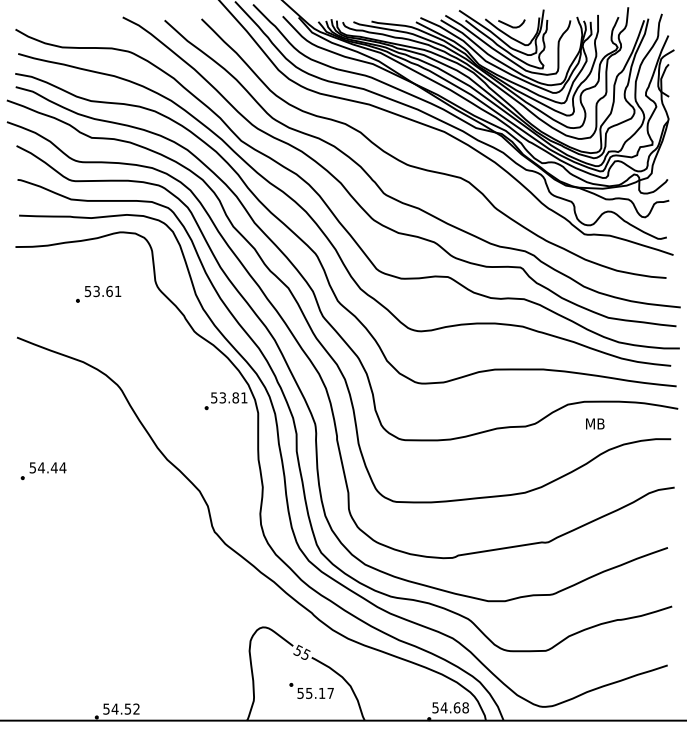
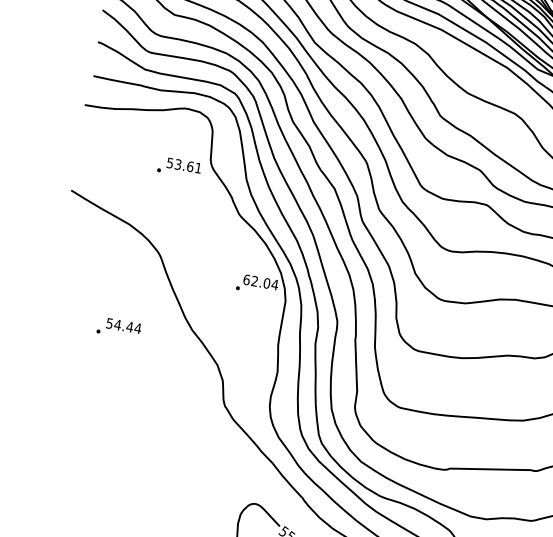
part: (98, 293) -> (179, 166), moved
text: (229, 397) -> (261, 282), 53.81 -> 62.04
part: (43, 471) -> (119, 328), moved

